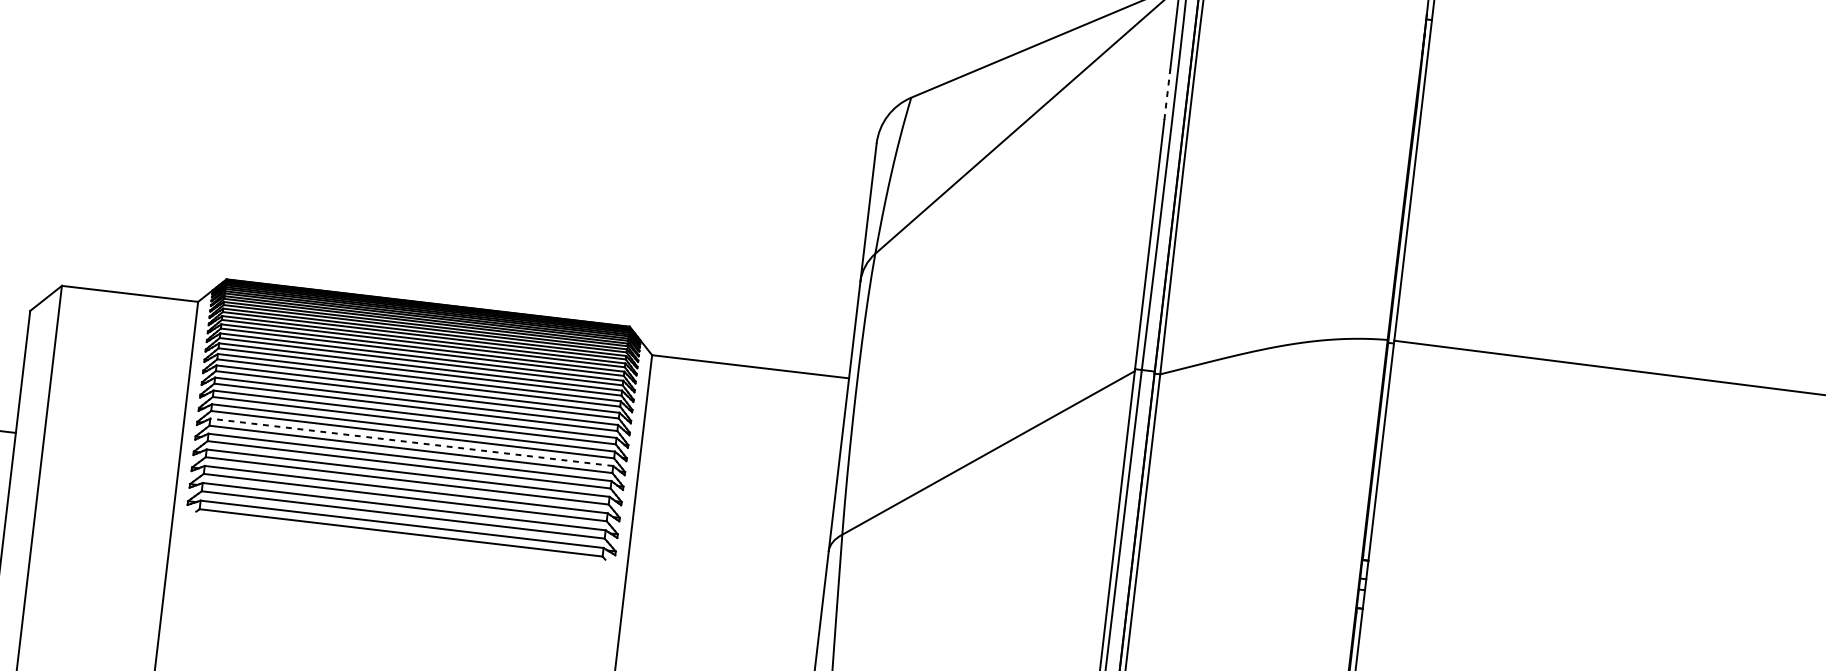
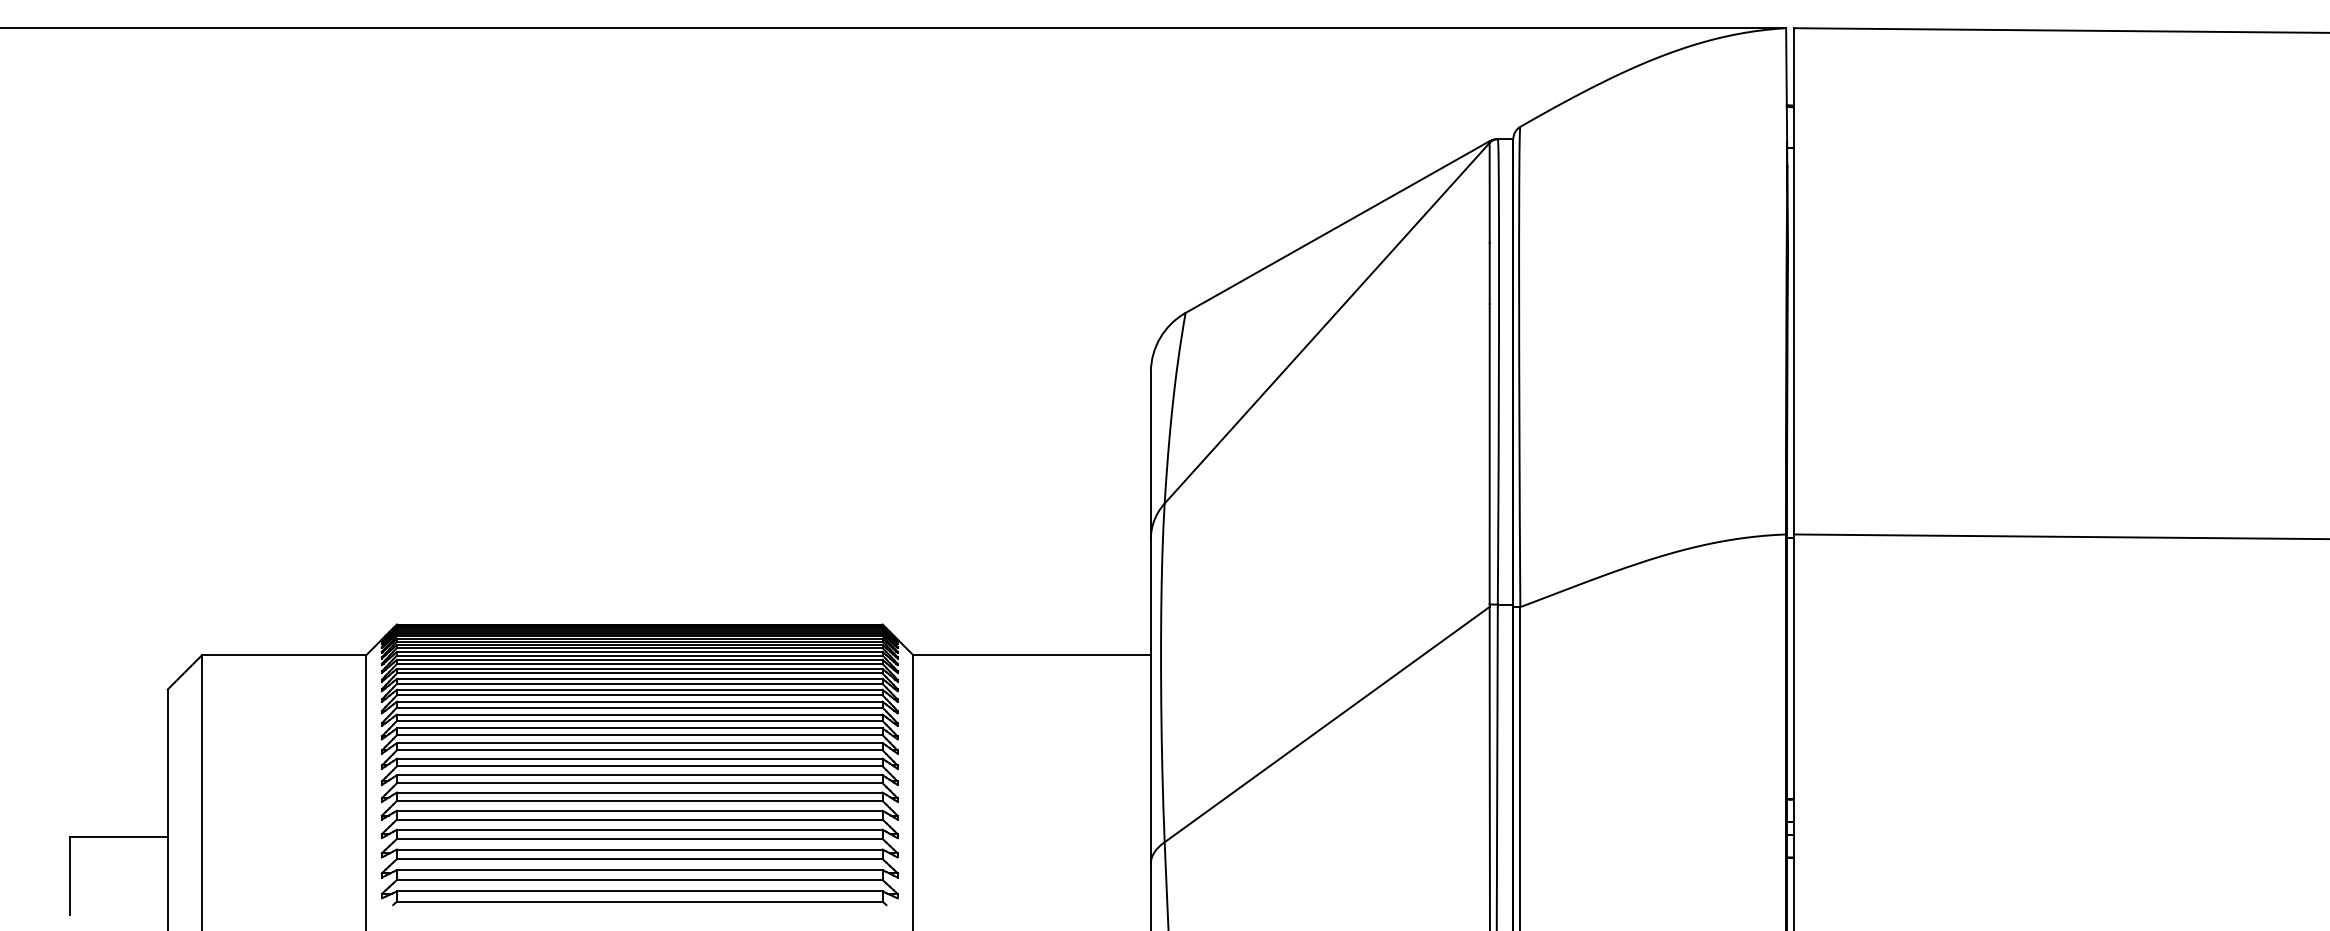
line: (1167, 94) -> (1489, 273), dashed -> solid
line: (411, 442) -> (639, 792), dashed -> solid

